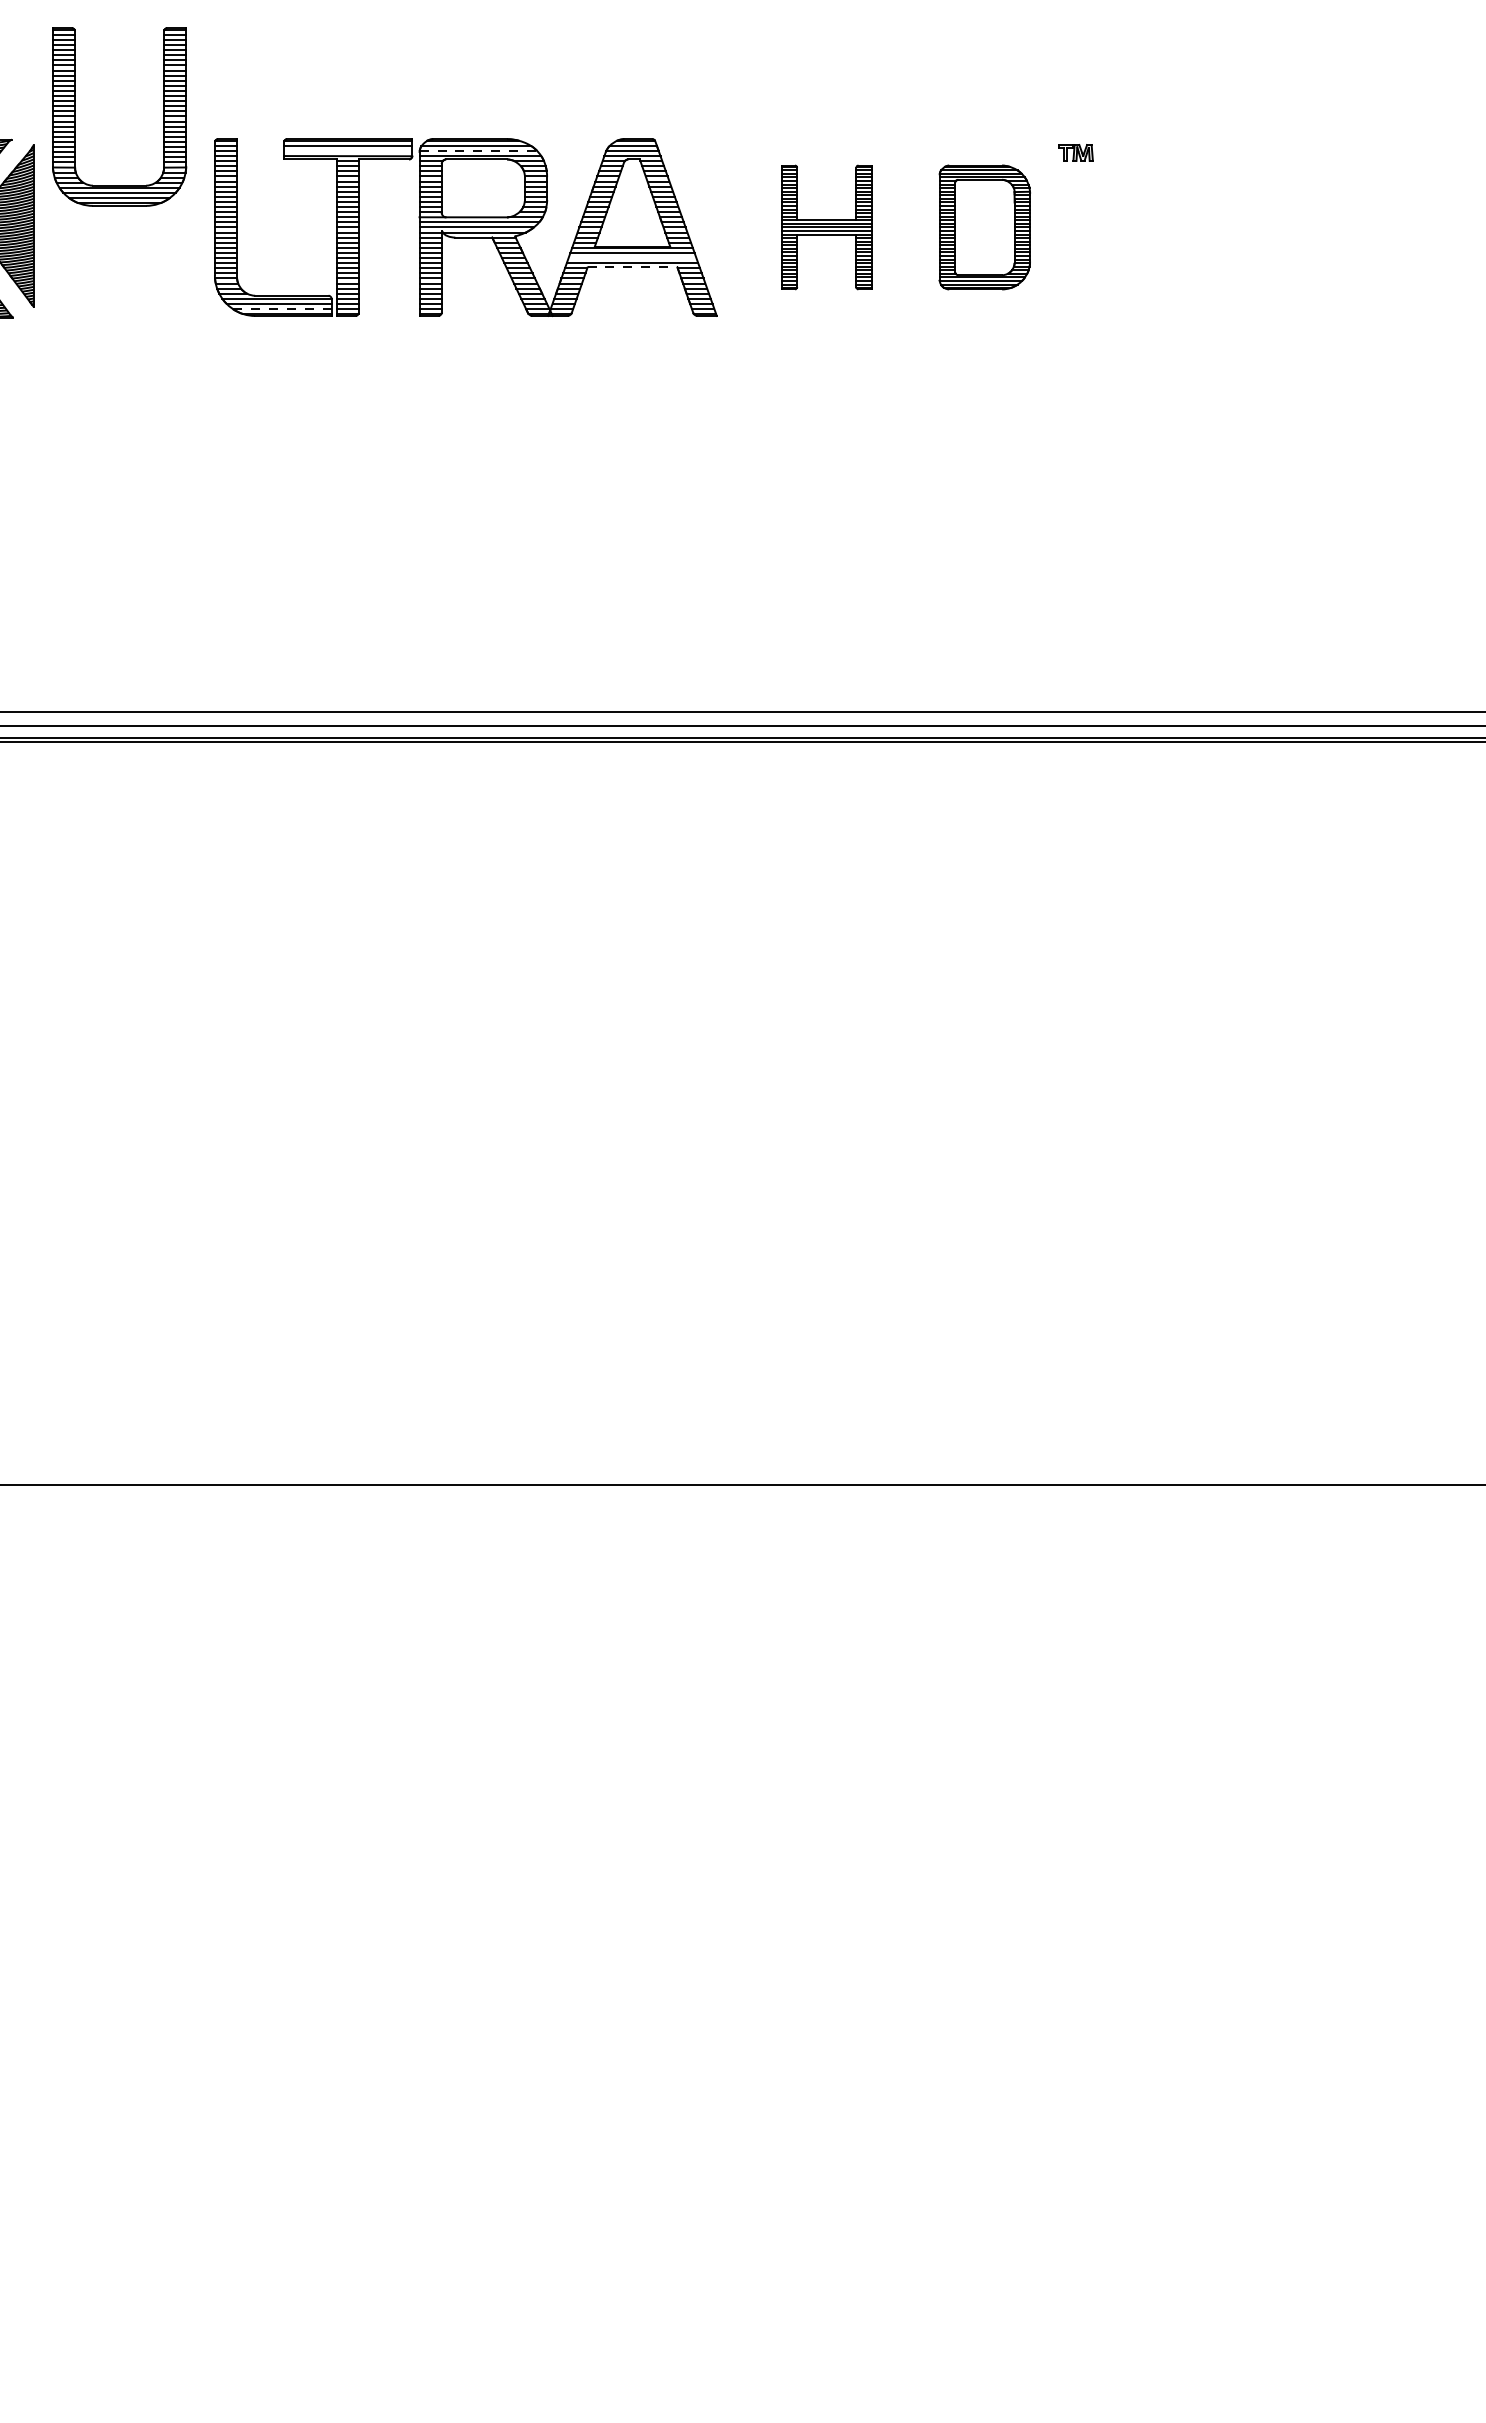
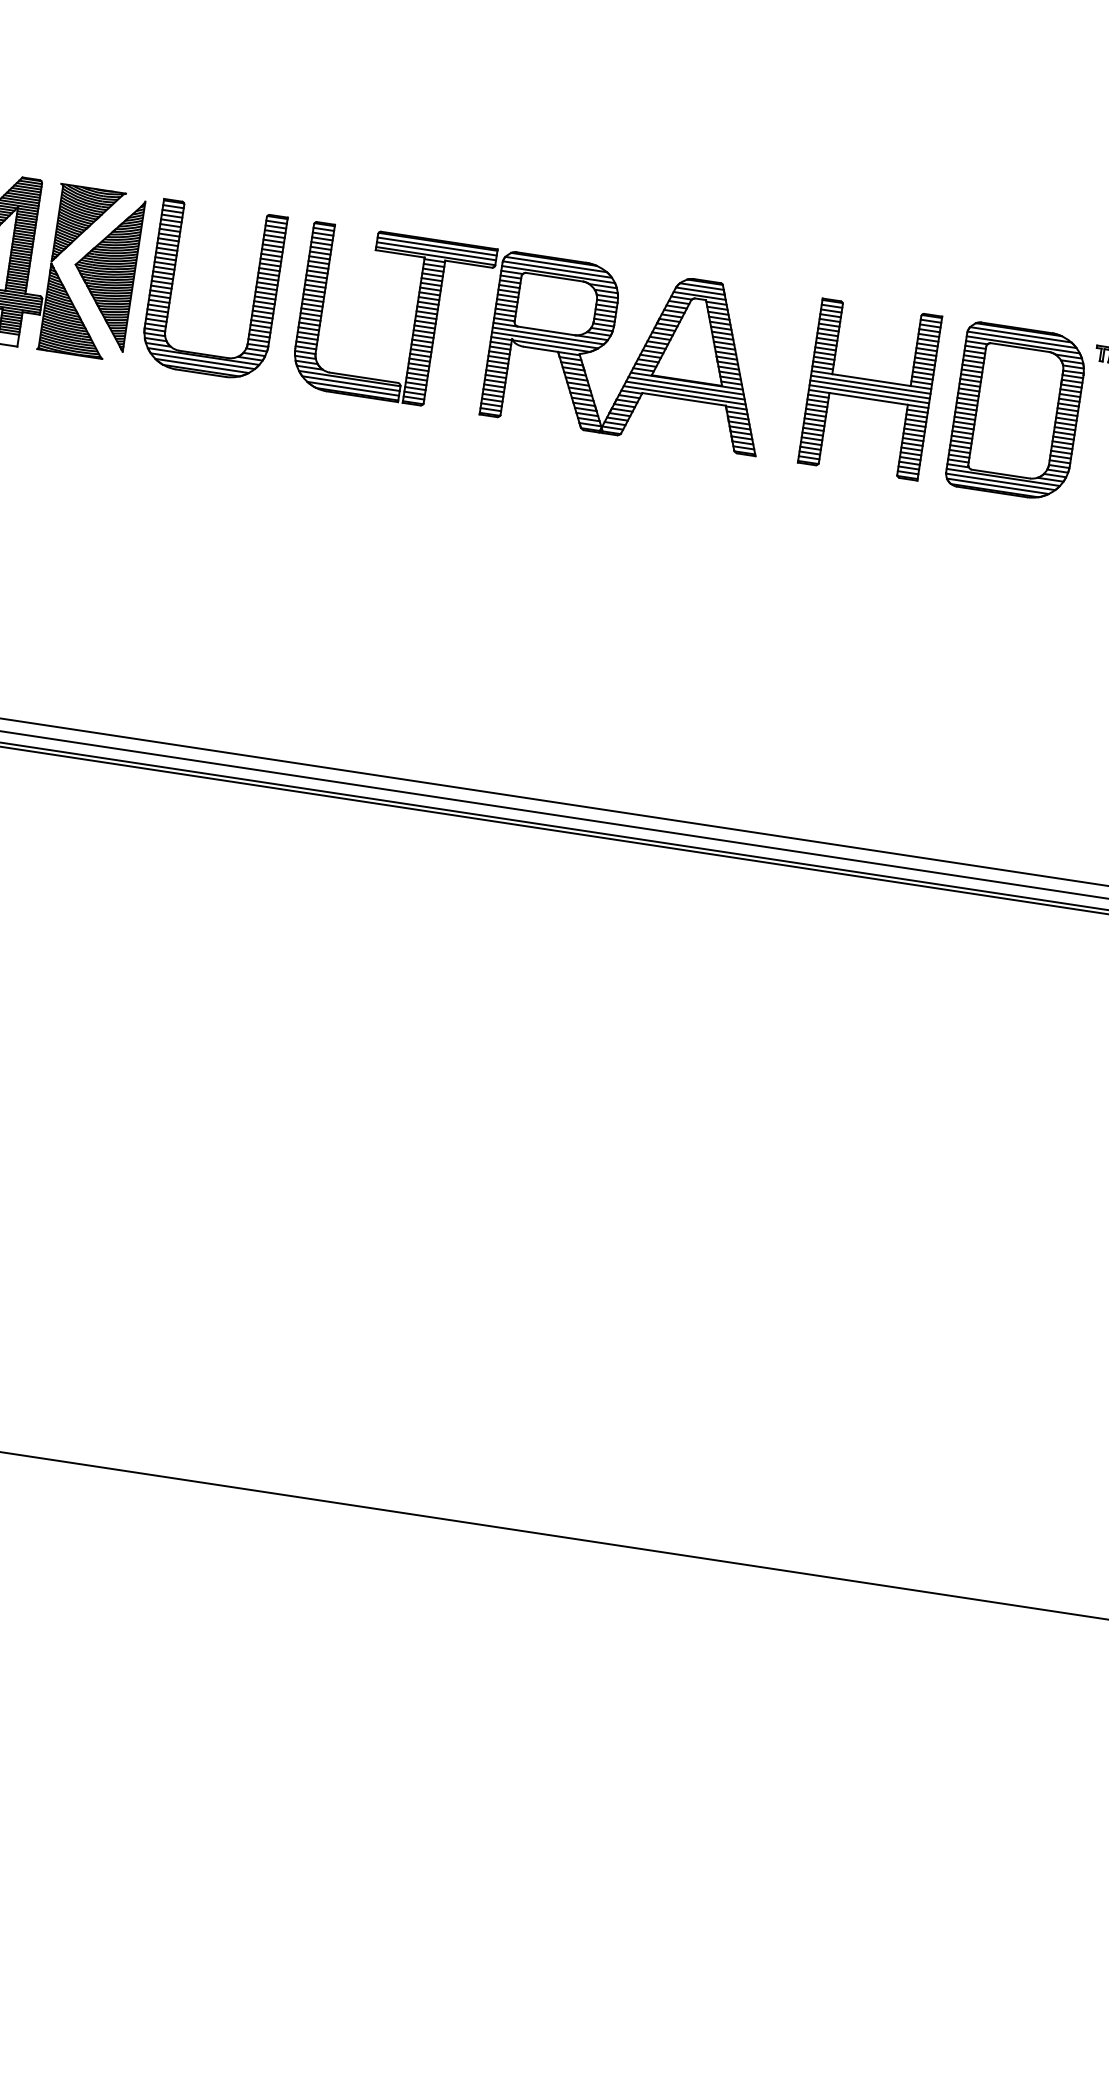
part: (75, 116) -> (172, 284), moved
line: (347, 150) -> (435, 250), added
line: (478, 150) -> (557, 269), dashed -> solid
part: (826, 227) -> (869, 389), size x1.43
part: (984, 227) -> (1016, 411), size x1.43
line: (632, 258) -> (685, 391), added
line: (632, 267) -> (684, 399), dashed -> solid
line: (281, 309) -> (352, 389), dashed -> solid

